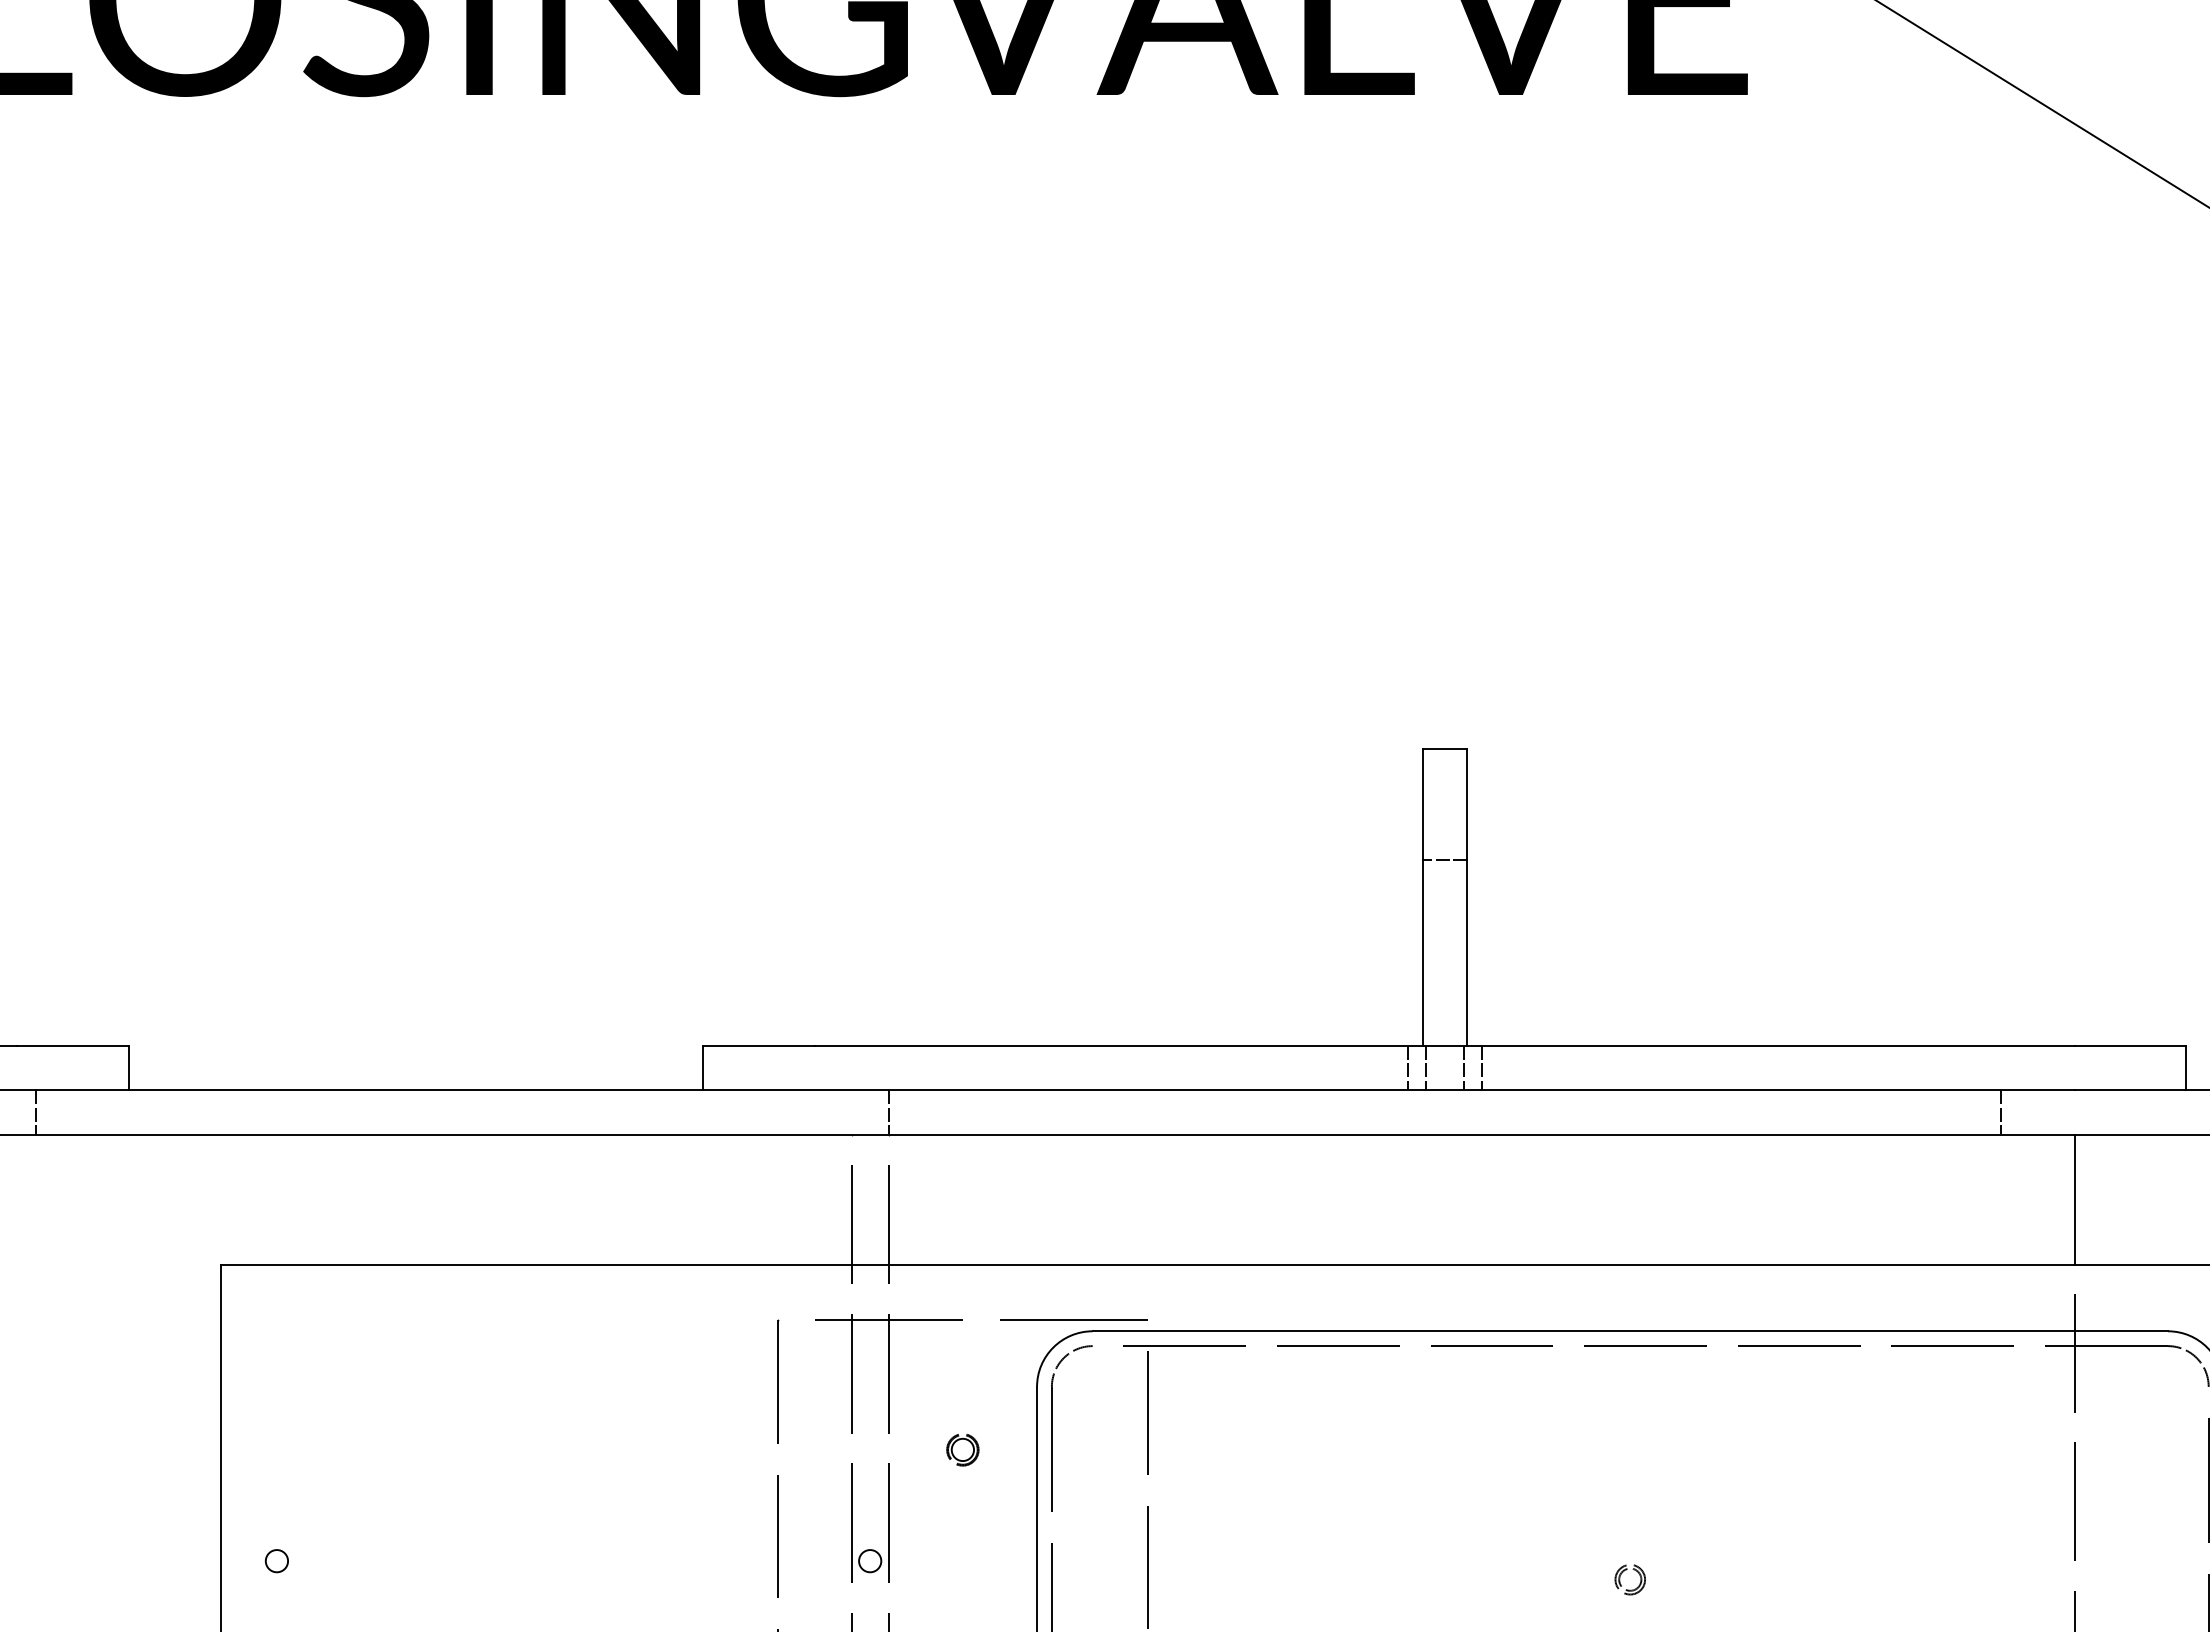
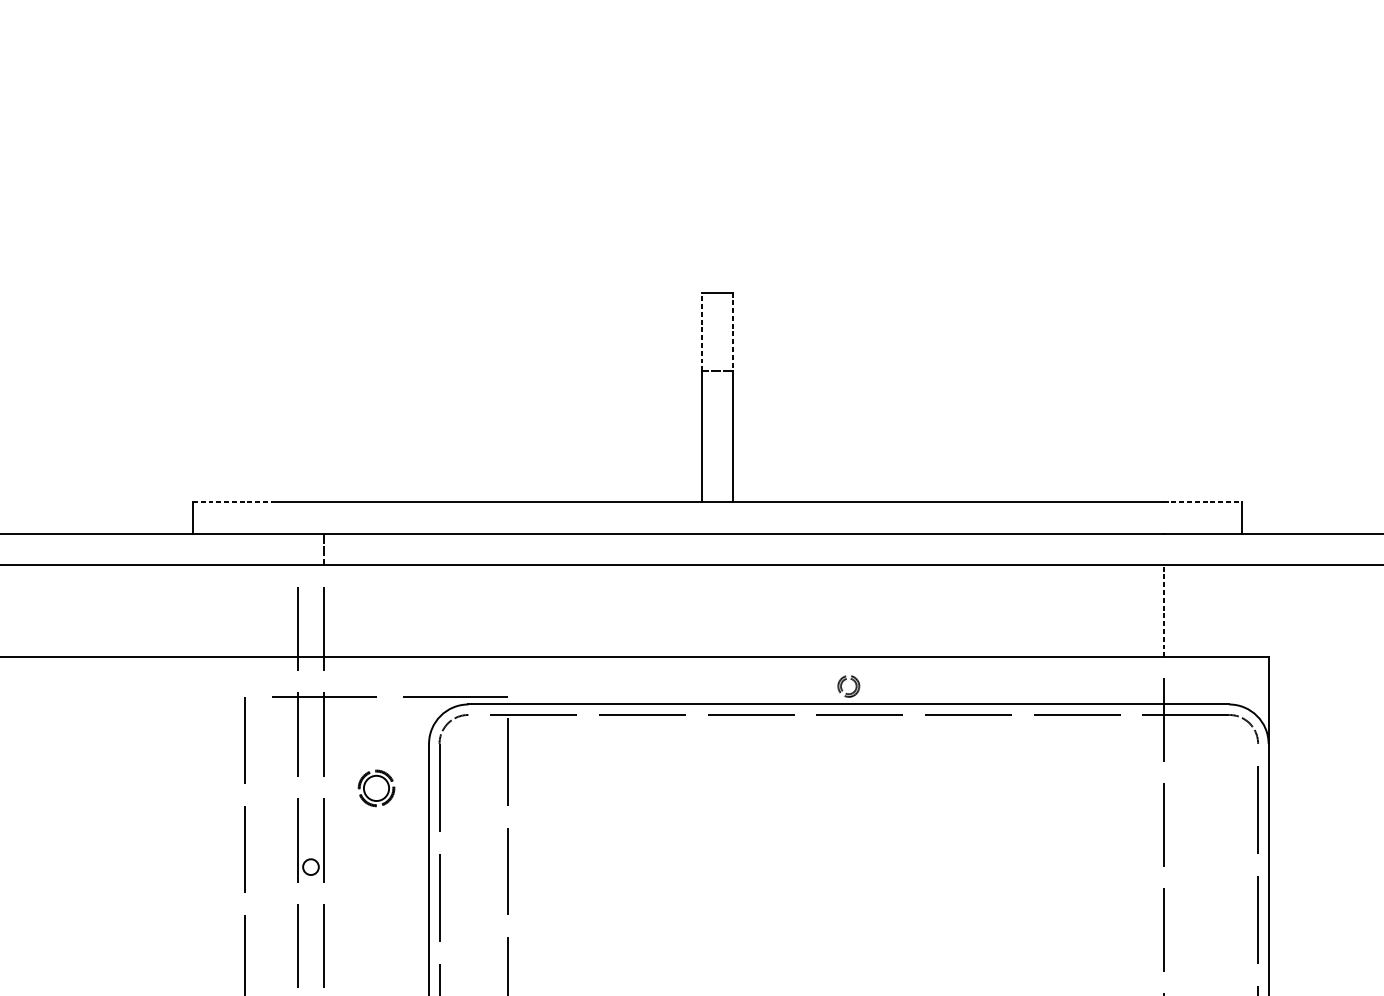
line: (1422, 804) -> (701, 331), solid -> dashed
line: (1467, 804) -> (733, 331), solid -> dashed
line: (758, 1045) -> (231, 502), solid -> dashed
line: (2130, 1045) -> (1202, 502), solid -> dashed
line: (1407, 1067) -> (691, 517), removed
line: (1426, 1067) -> (704, 517), removed
line: (1463, 1067) -> (730, 517), removed
line: (1482, 1067) -> (744, 517), removed
line: (2001, 1112) -> (1111, 549), removed
line: (2075, 1199) -> (1163, 611), solid -> dashed
part: (962, 1449) -> (376, 788), size x1.6
part: (1620, 1579) -> (841, 686), moved

